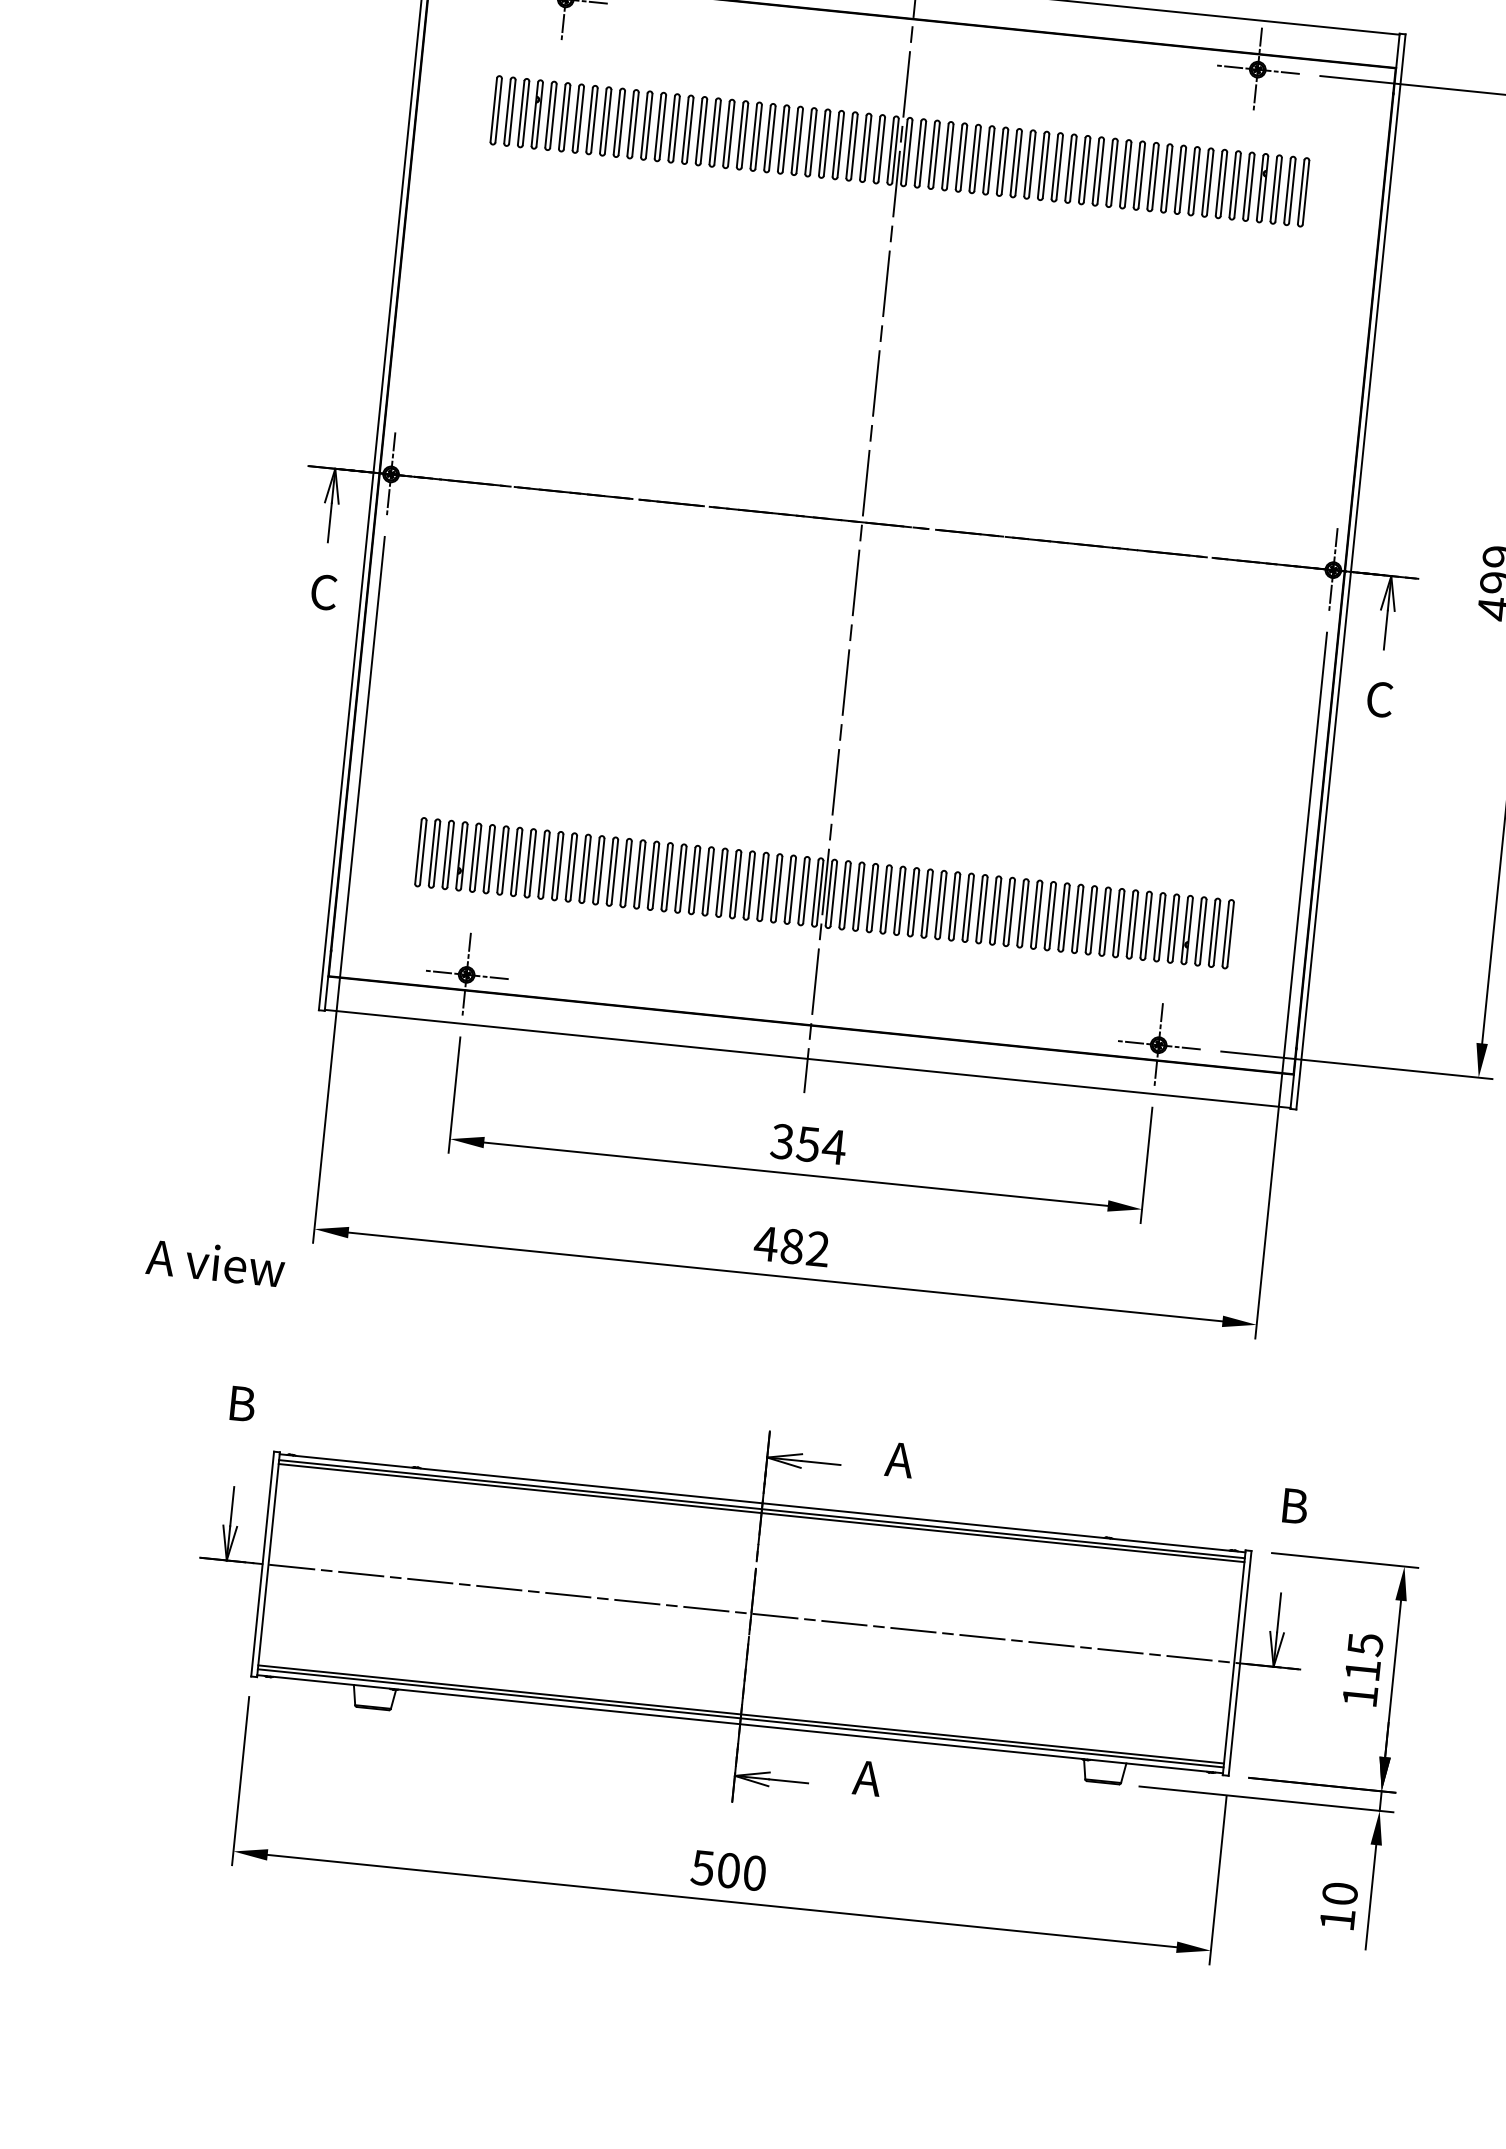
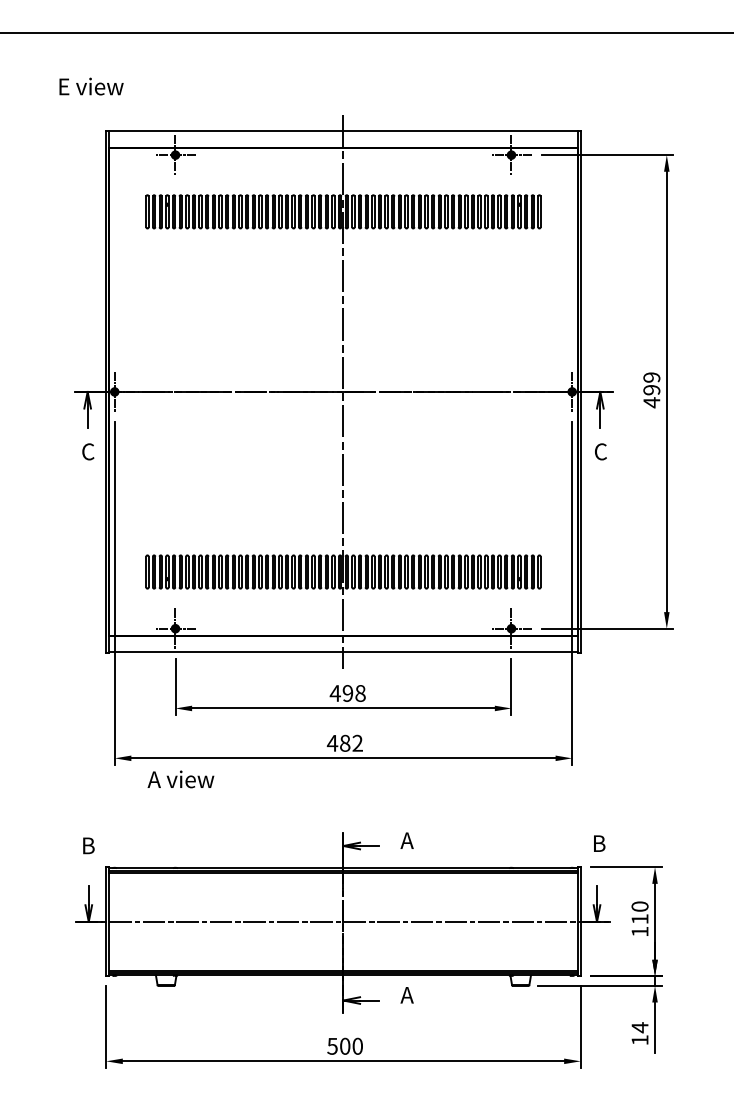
text: (807, 1144) -> (347, 693), 354 -> 498
text: (214, 1263) -> (180, 779), moved
text: (1364, 1644) -> (639, 906), 115 -> 110
text: (1339, 1893) -> (639, 1027), 10 -> 14

